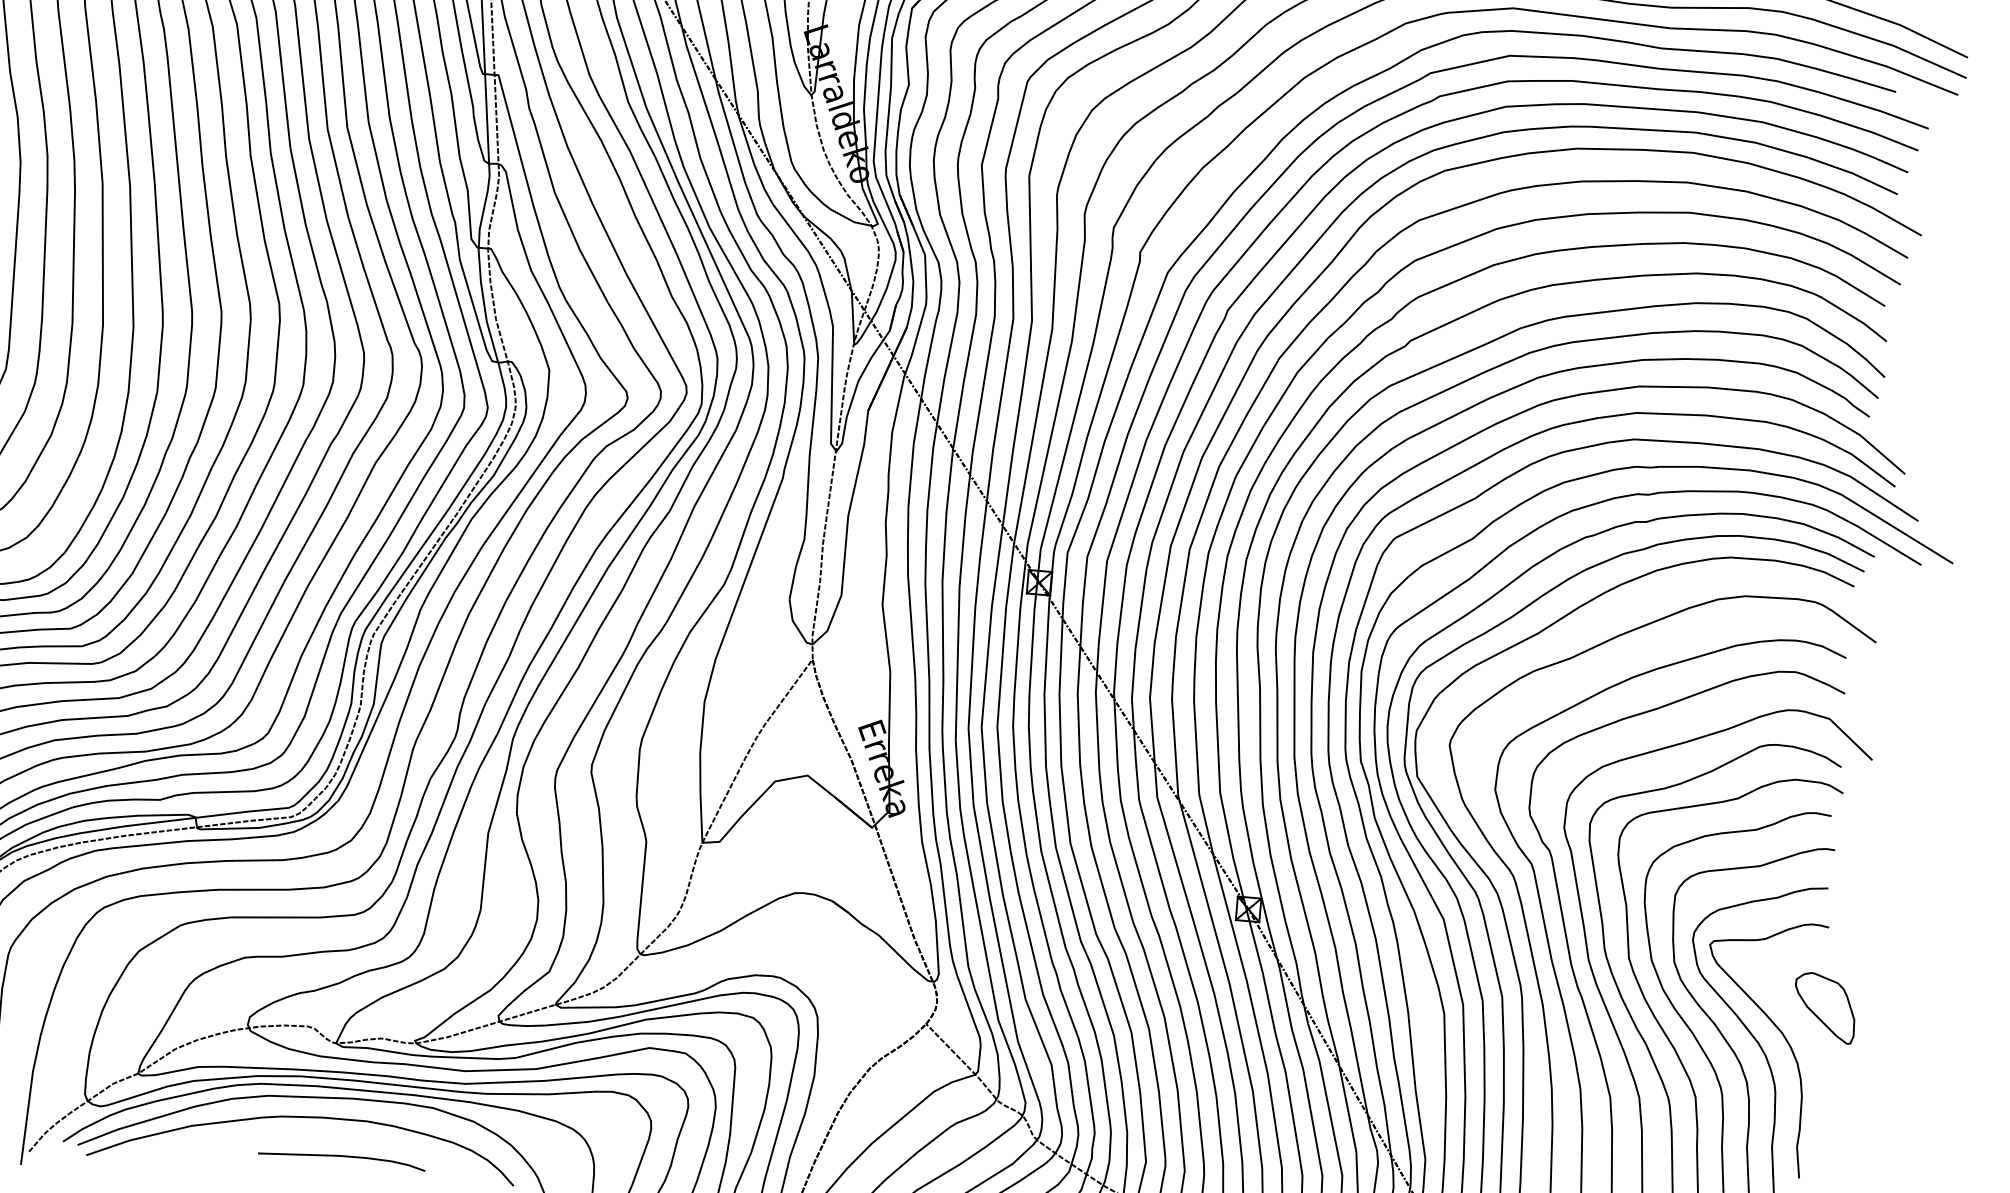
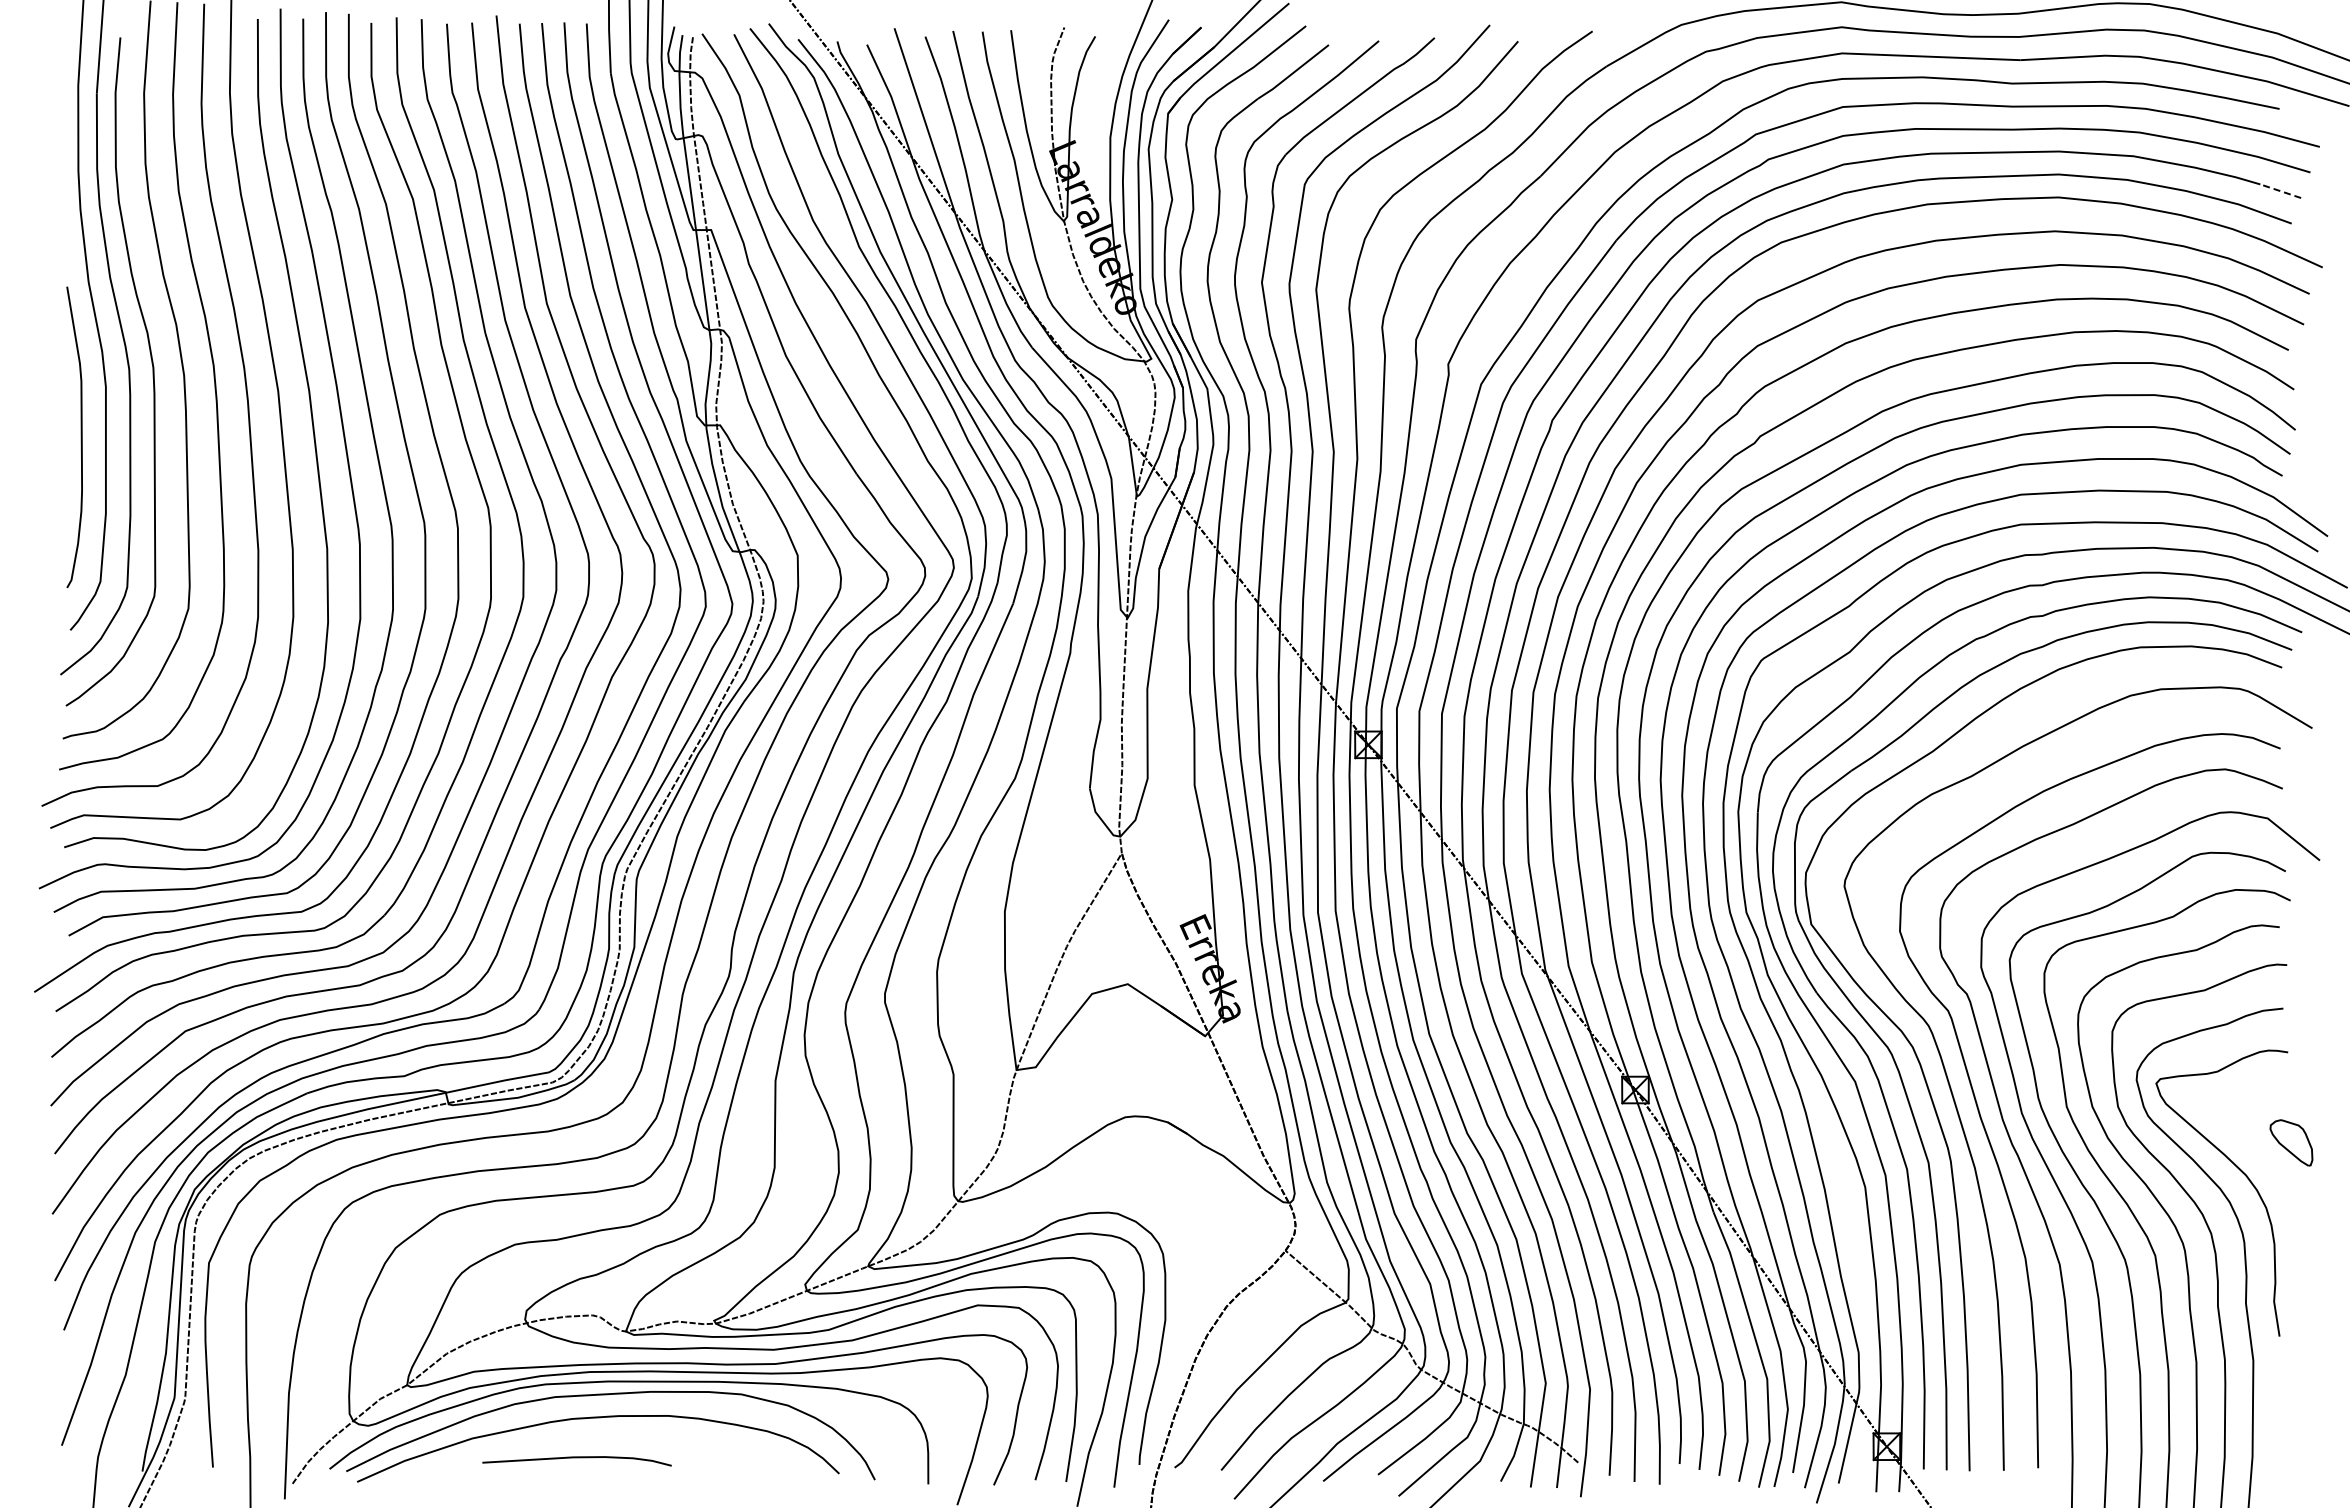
line: (1890, 165) -> (2280, 191), solid -> dashed
part: (1825, 1007) -> (2291, 1142), size x0.6
curve: (341, 1157) -> (576, 1458), moved

